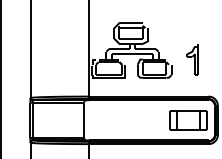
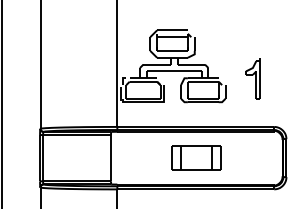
part: (188, 119) -> (196, 157), moved

